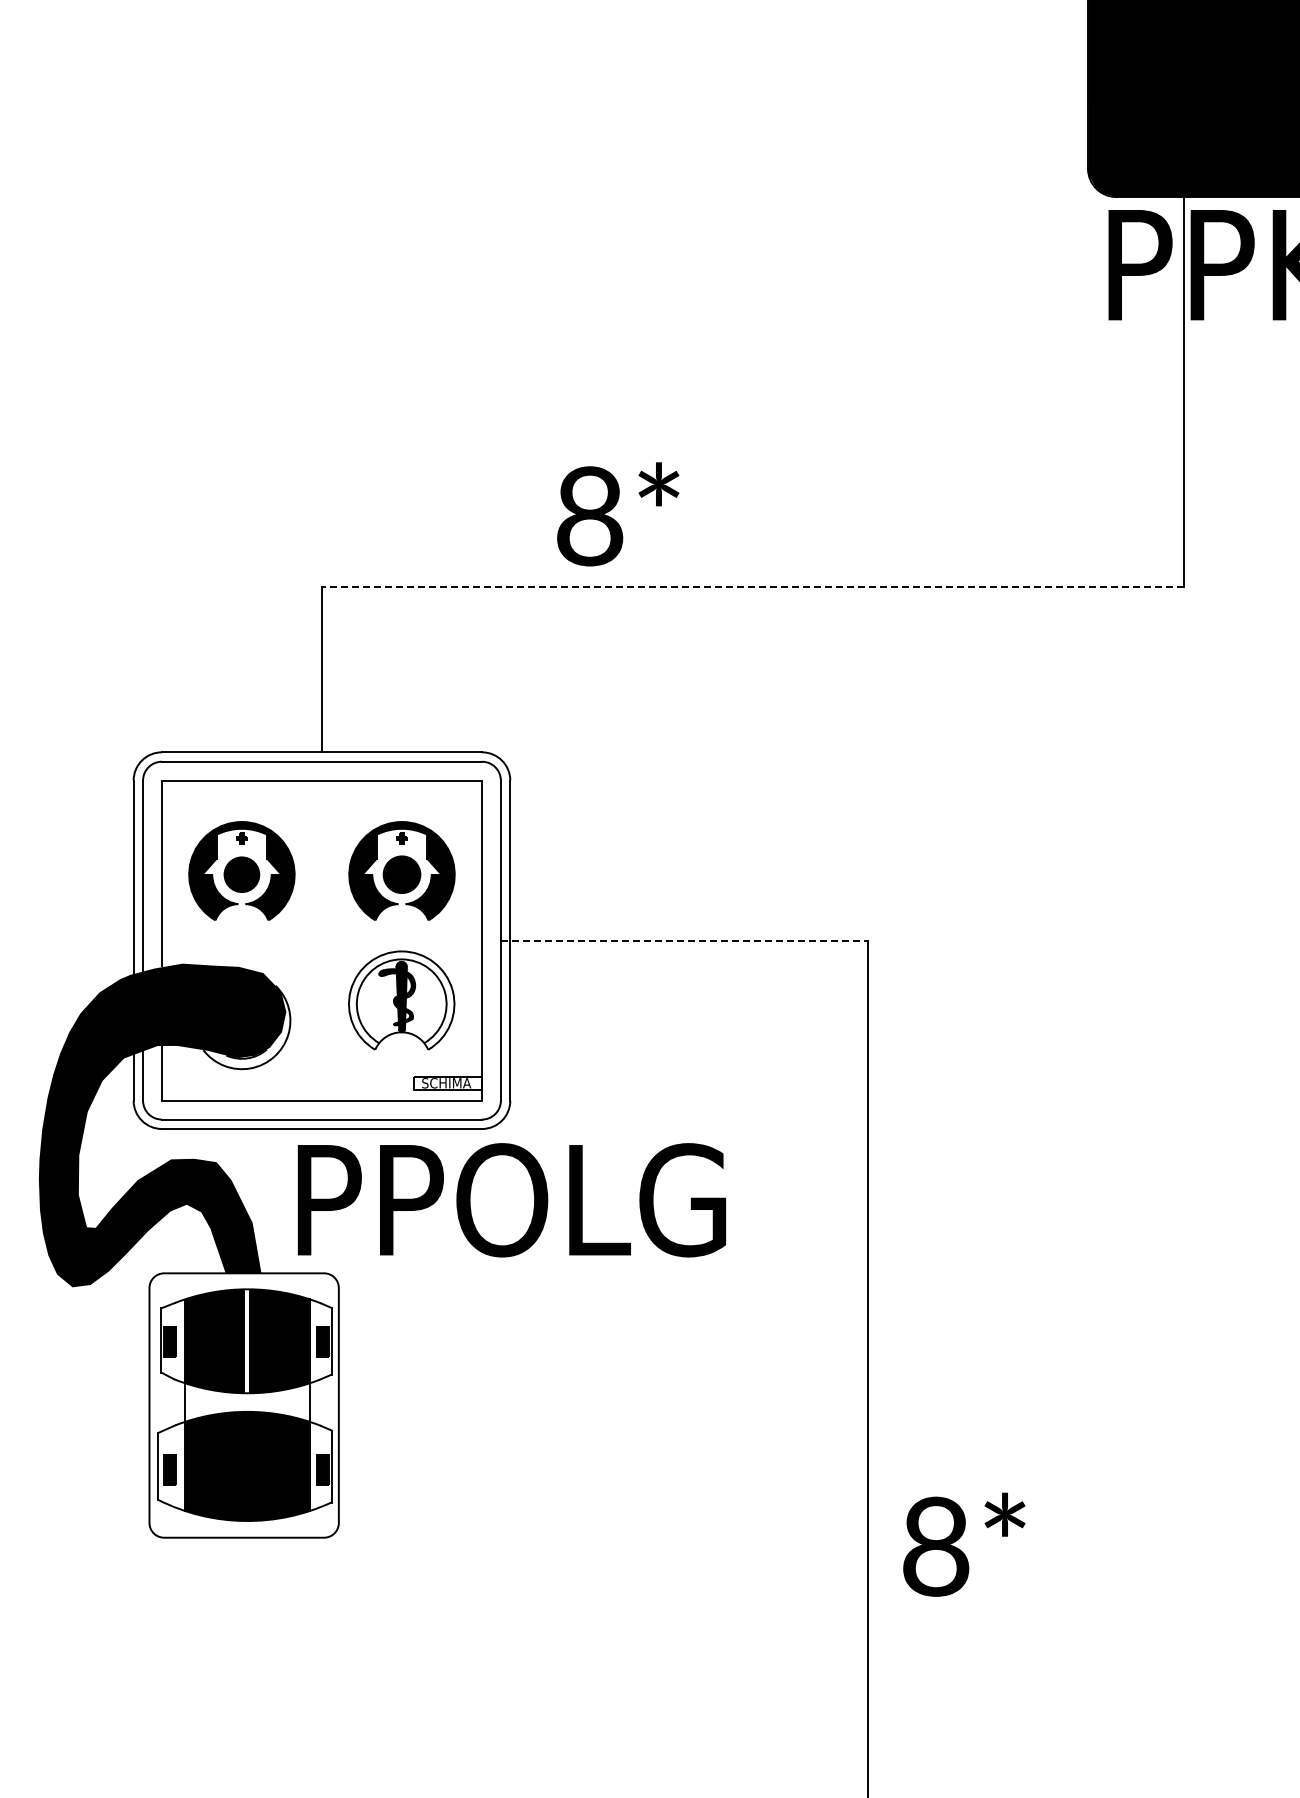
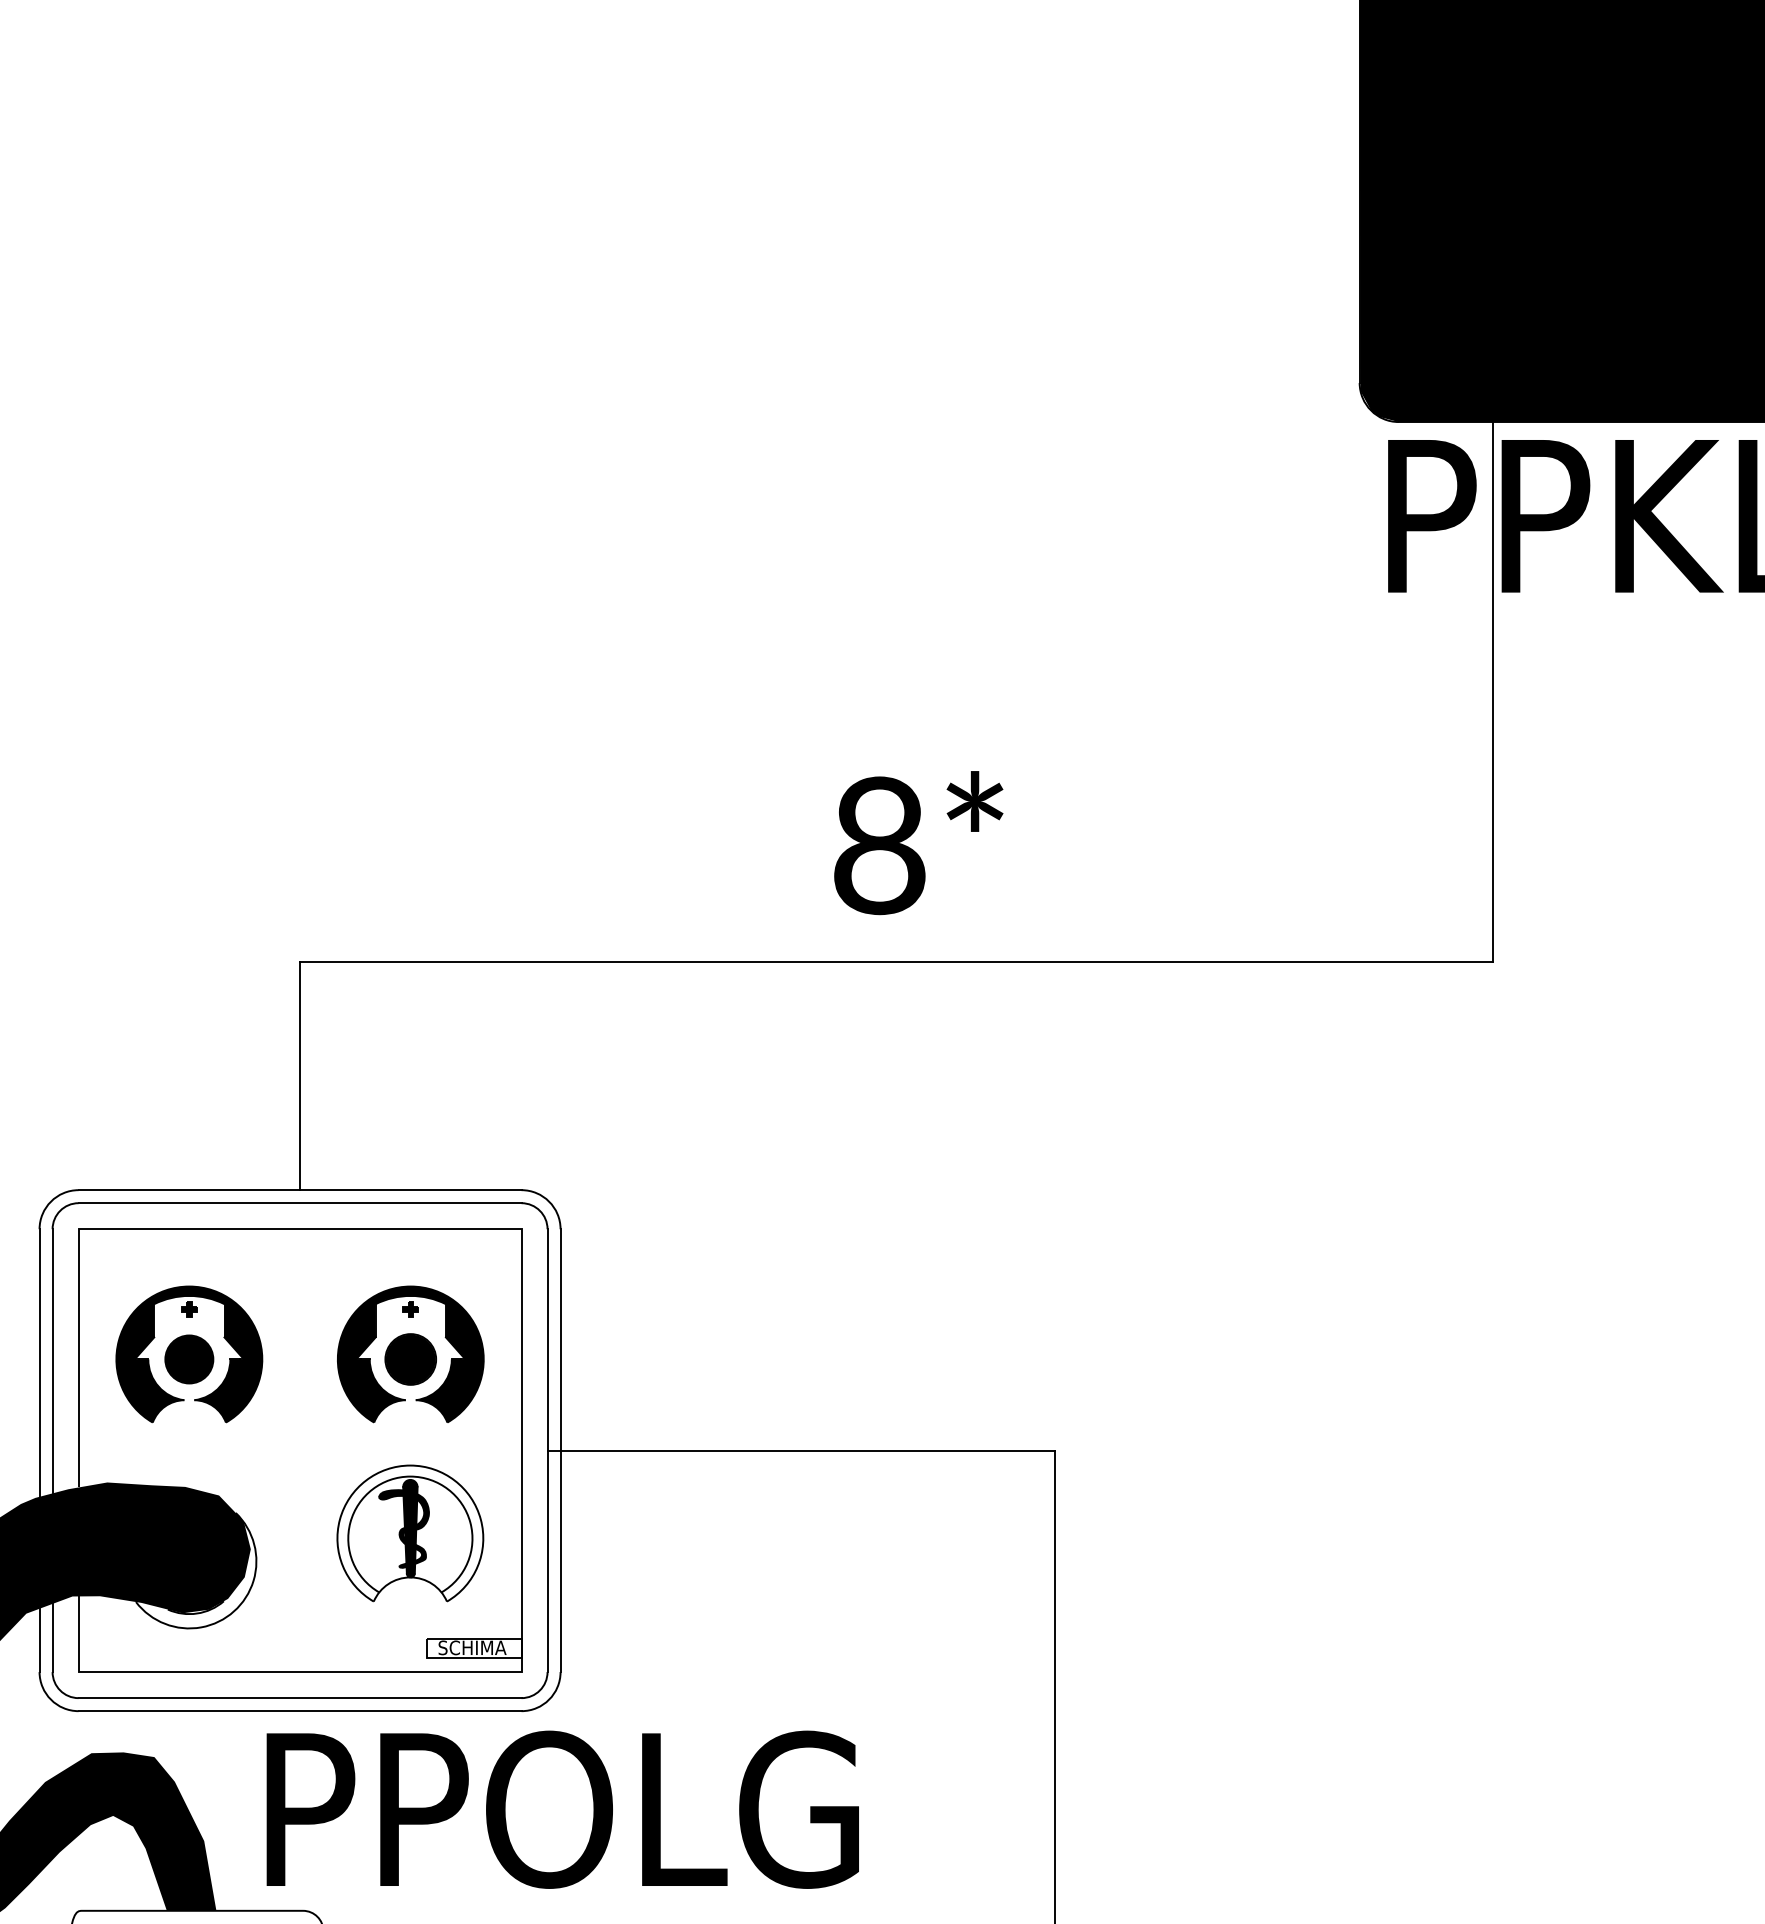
text: (618, 514) -> (919, 843), moved
line: (752, 587) -> (895, 962), dashed -> solid
line: (684, 940) -> (801, 1450), dashed -> solid

